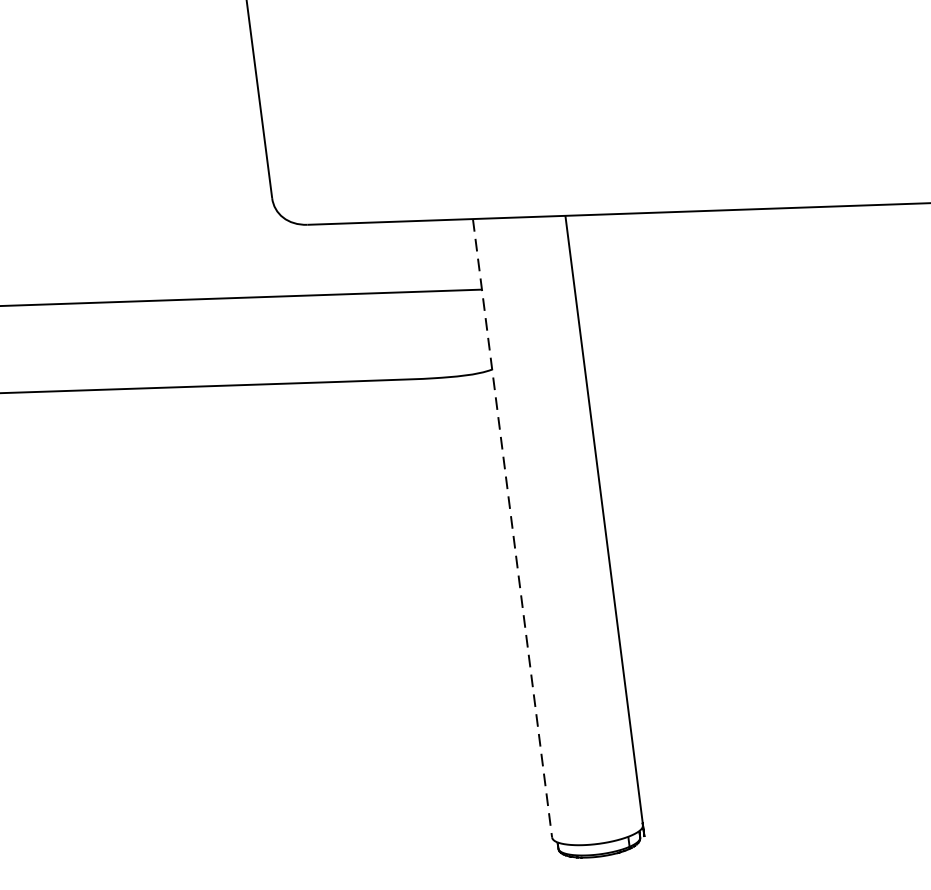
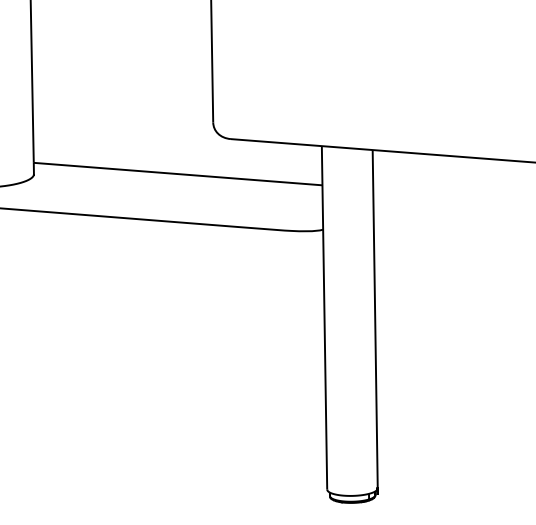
line: (512, 527) -> (324, 317), dashed -> solid

